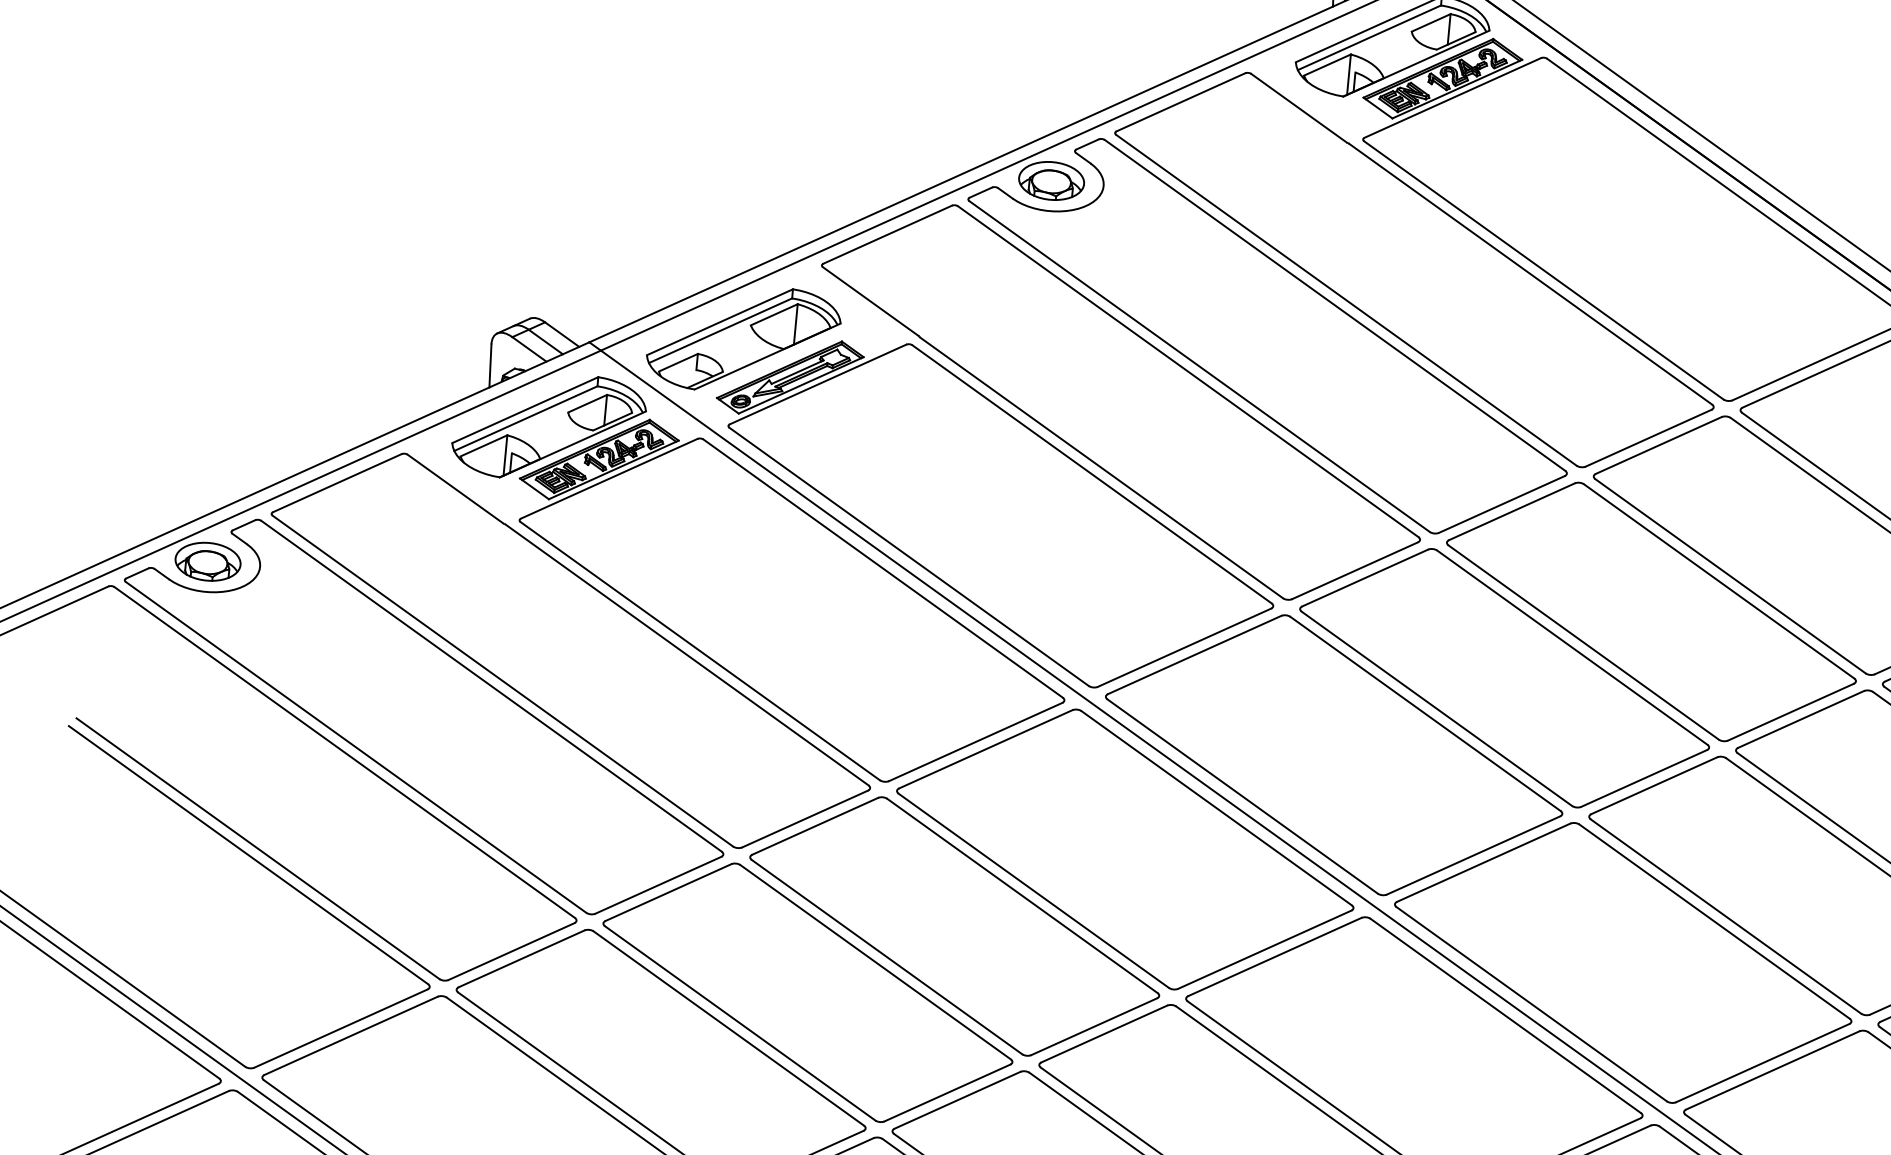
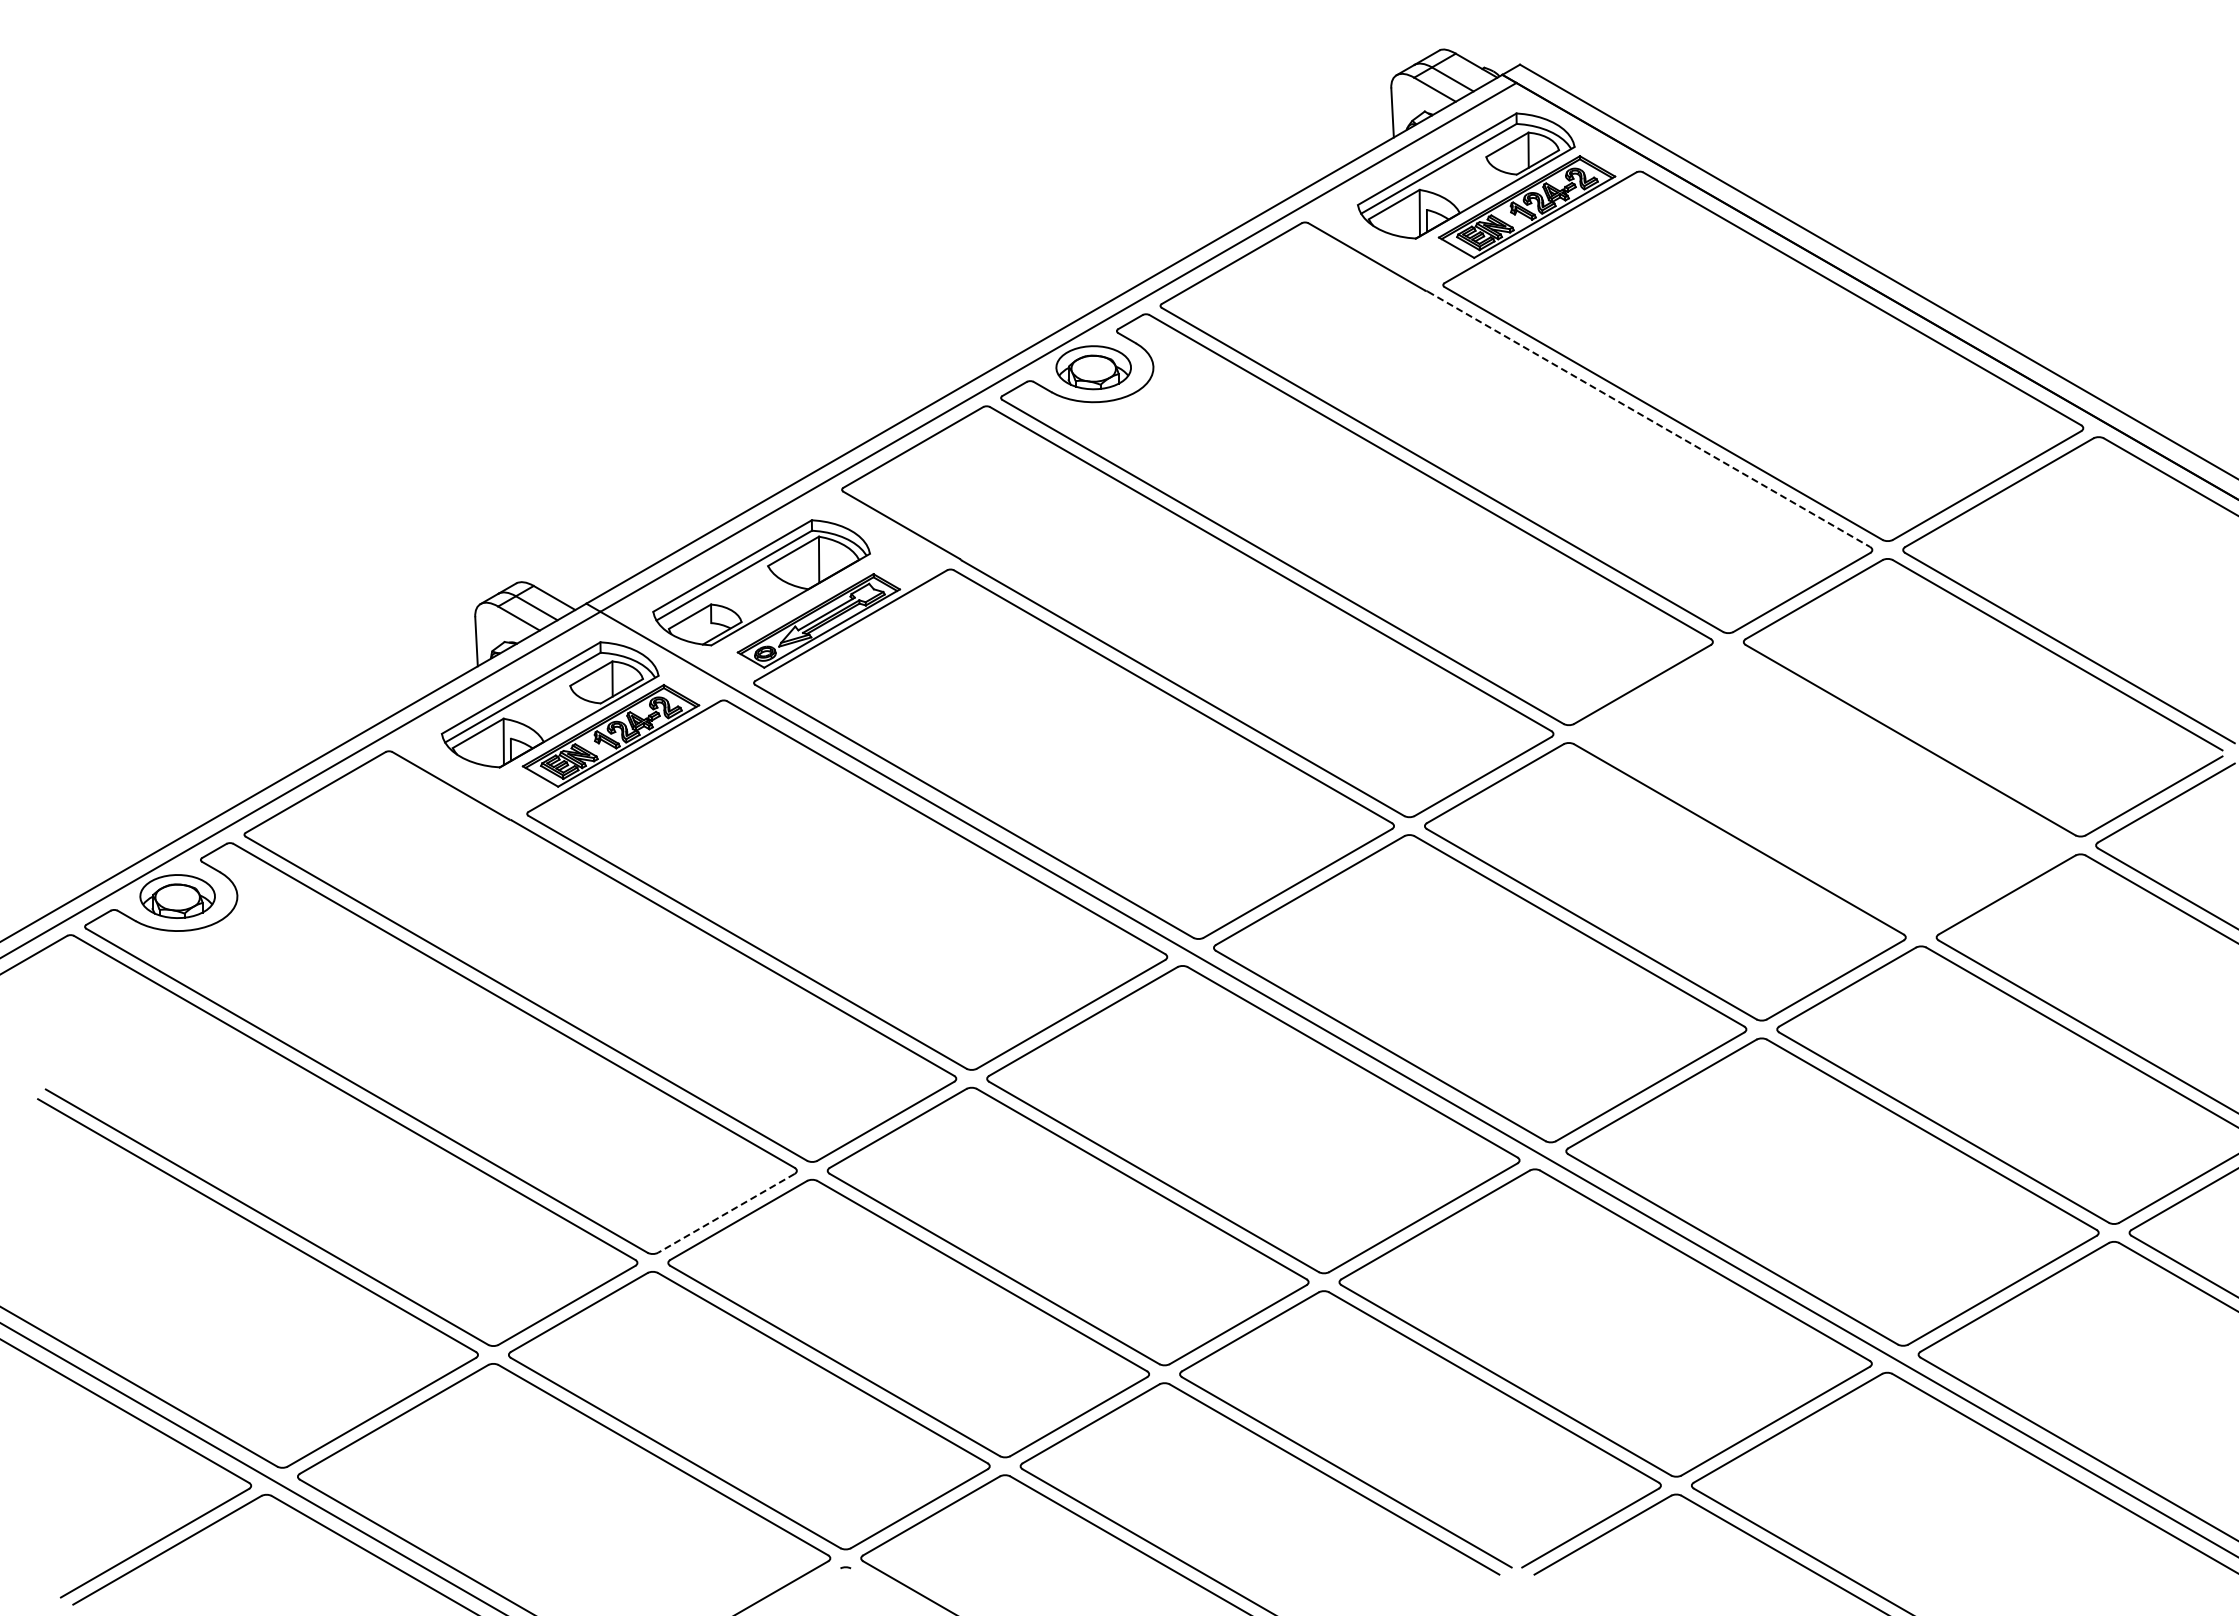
line: (1531, 274) -> (1649, 419), solid -> dashed
part: (1651, 611) -> (1824, 789), removed
line: (658, 885) -> (726, 1213), solid -> dashed

